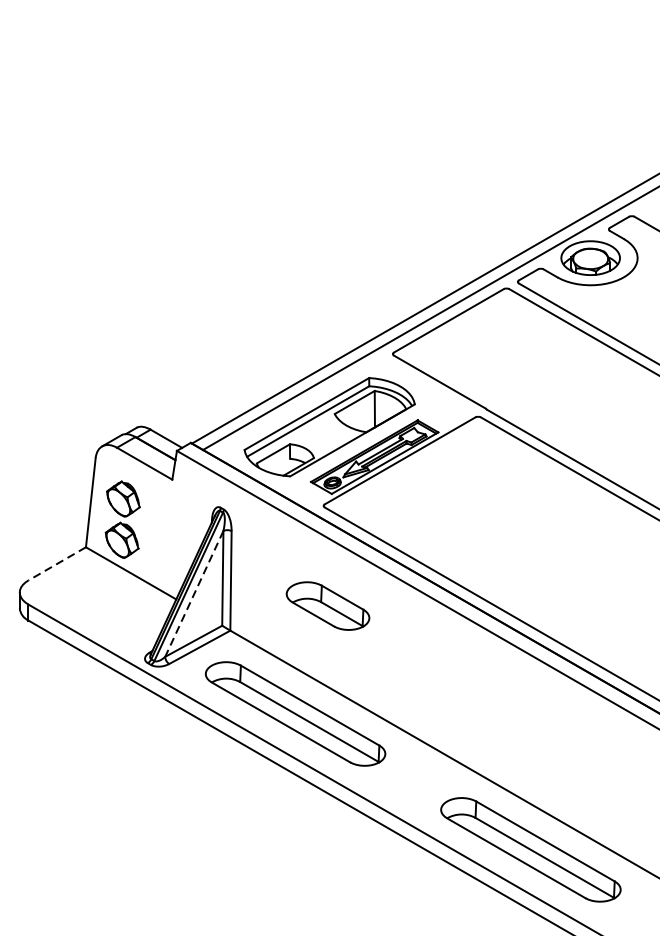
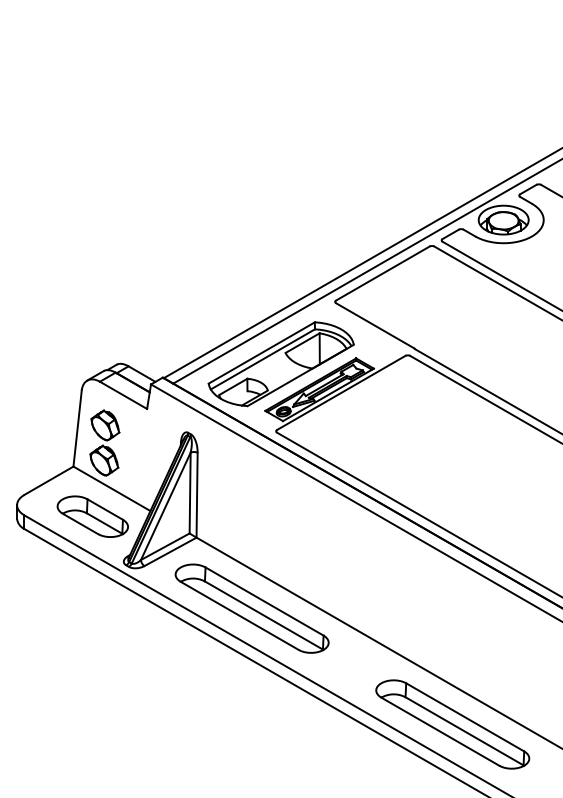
line: (56, 564) -> (48, 481), dashed -> solid
line: (193, 594) -> (165, 506), dashed -> solid
part: (327, 605) -> (92, 516), moved

